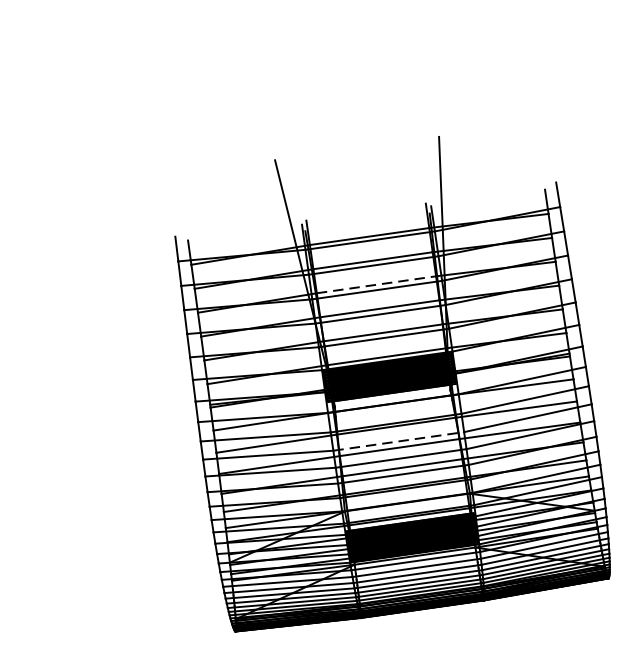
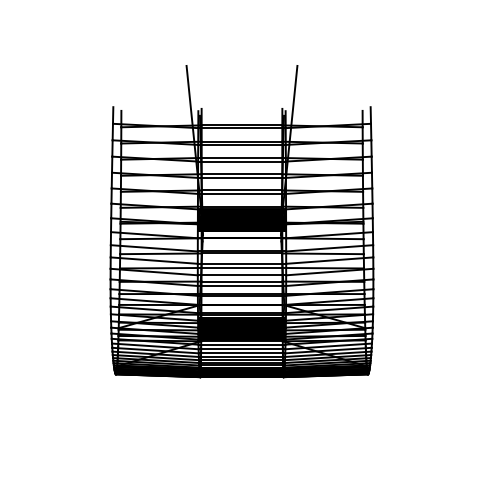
line: (377, 283) -> (242, 157), dashed -> solid
line: (399, 440) -> (242, 263), dashed -> solid

